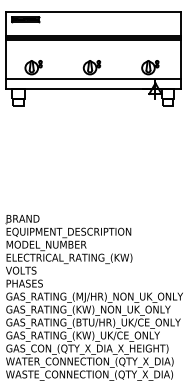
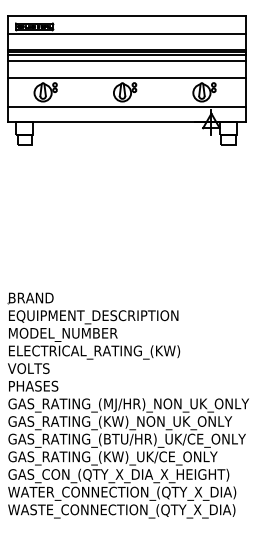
line: (93, 25) -> (126, 34), added
line: (93, 44) -> (126, 61), added
line: (93, 57) -> (126, 78), added

